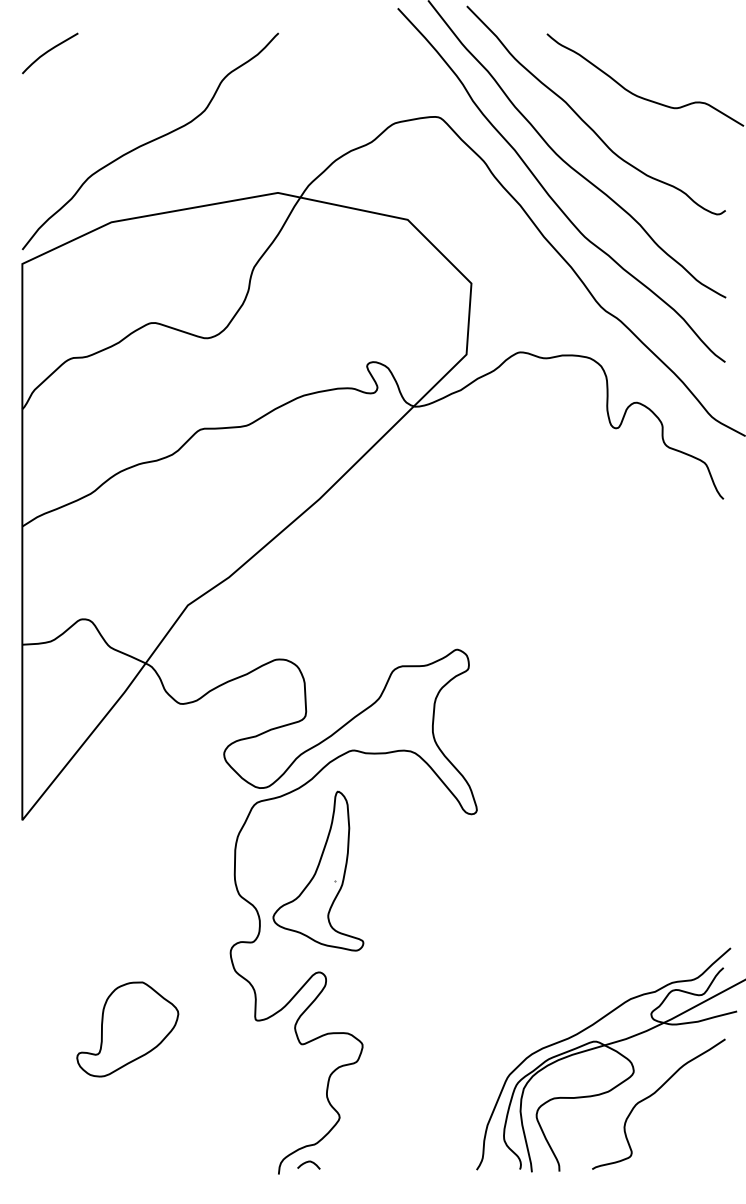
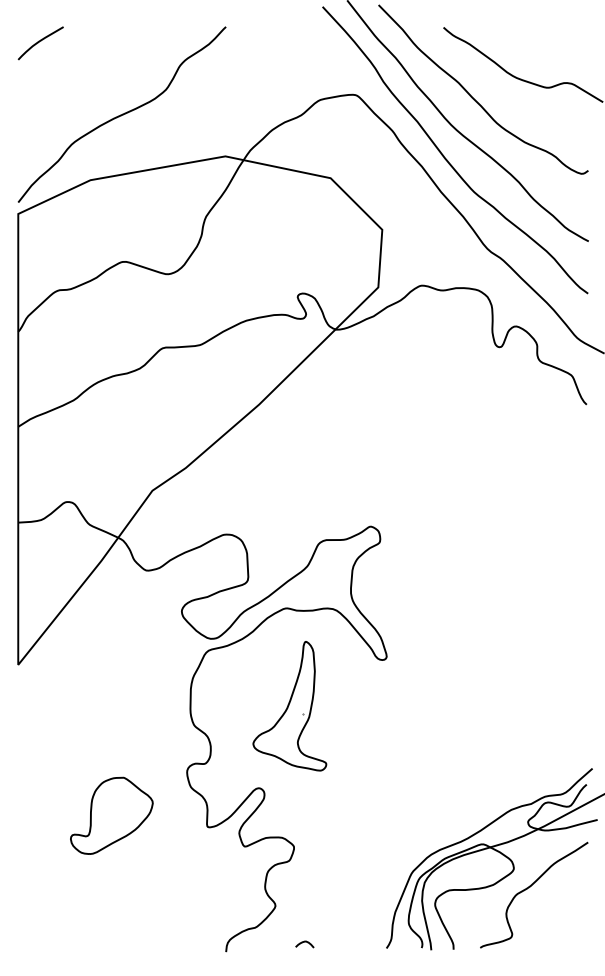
part: (318, 870) -> (289, 705), moved
part: (127, 1029) -> (111, 815), moved
curve: (308, 1162) -> (304, 942), moved

